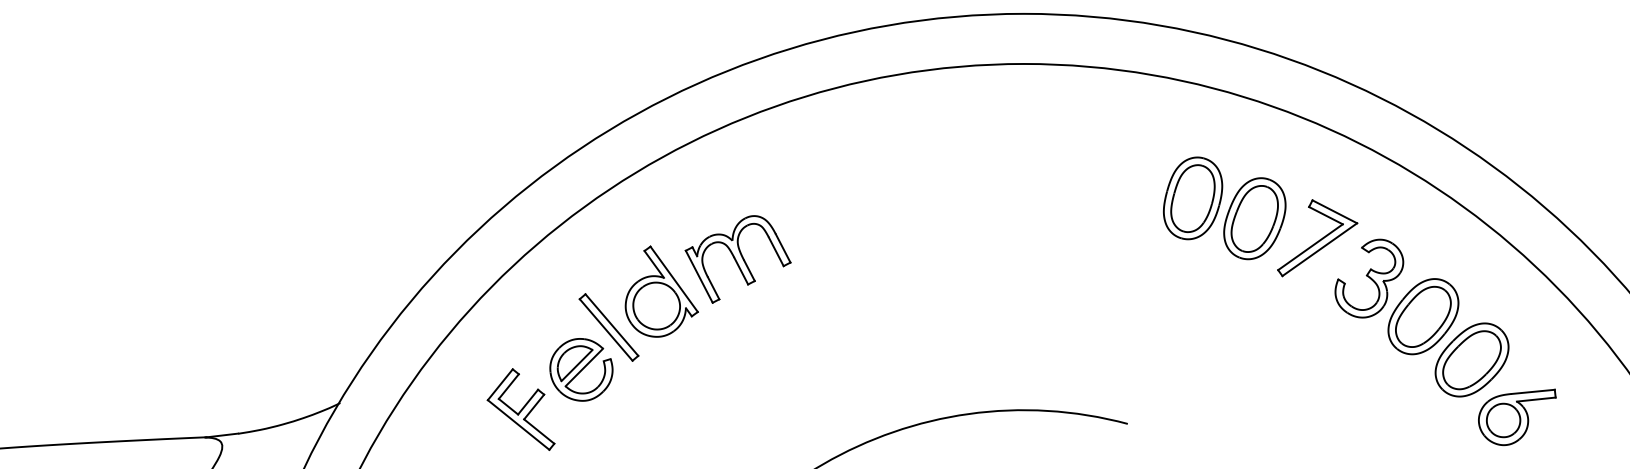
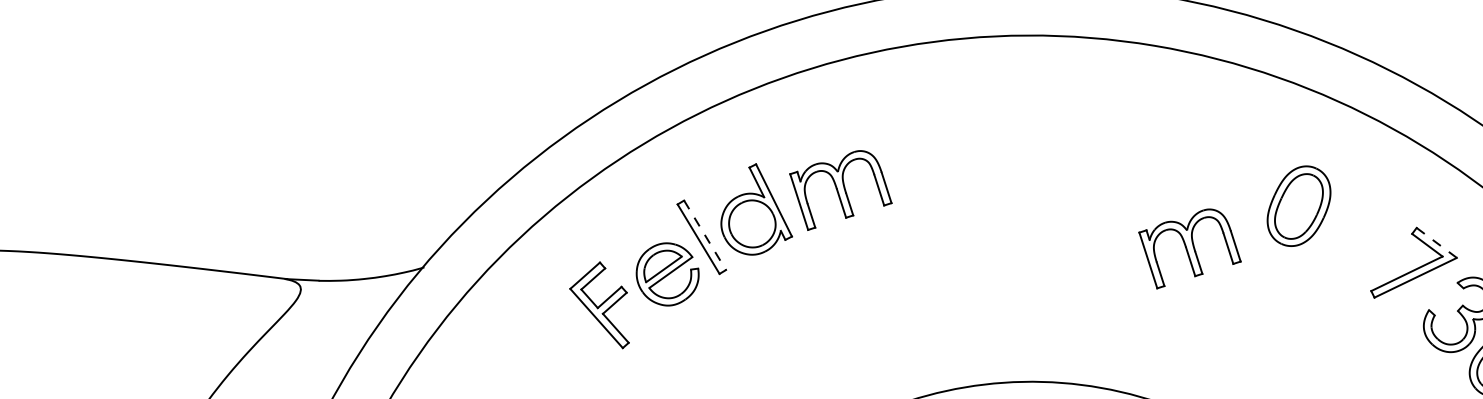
line: (1335, 212) -> (1437, 243), solid -> dashed
part: (1254, 218) -> (1356, 236), removed
part: (1091, 259) -> (1188, 249), added
line: (611, 325) -> (704, 235), solid -> dashed

